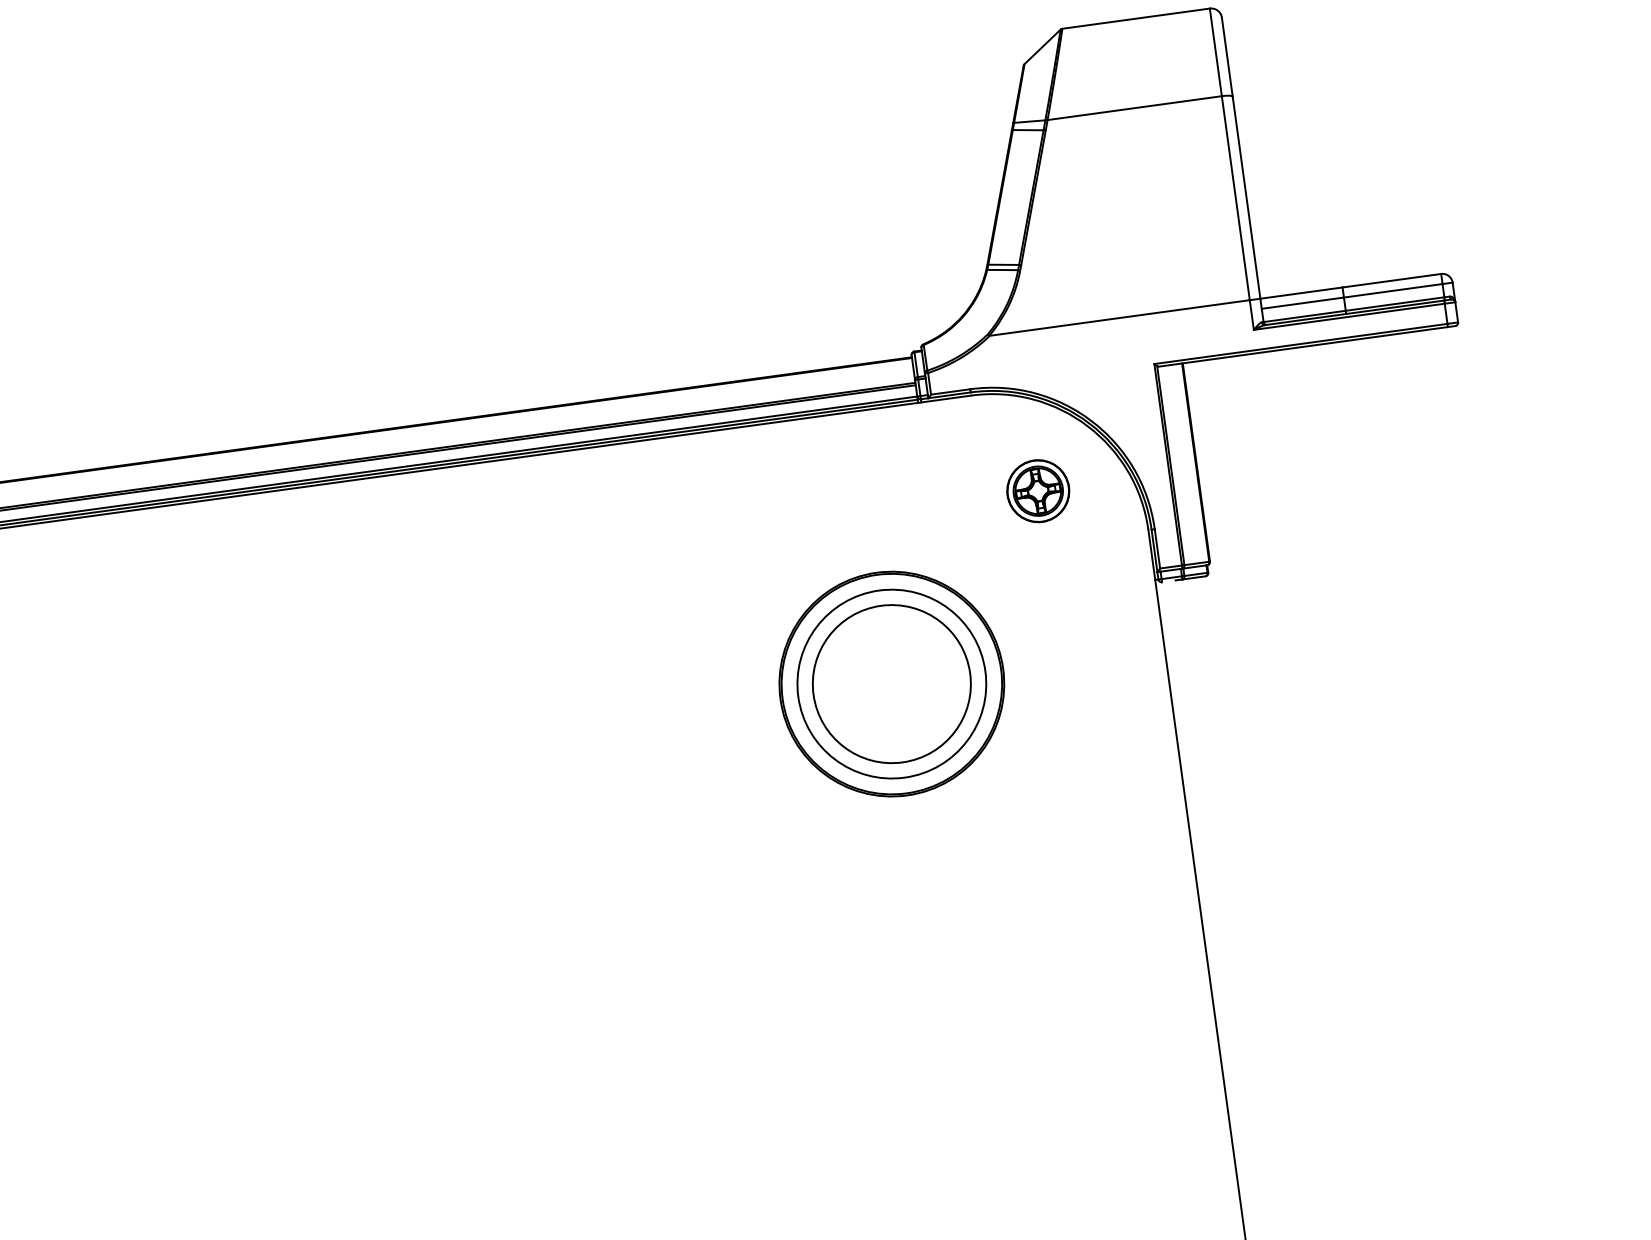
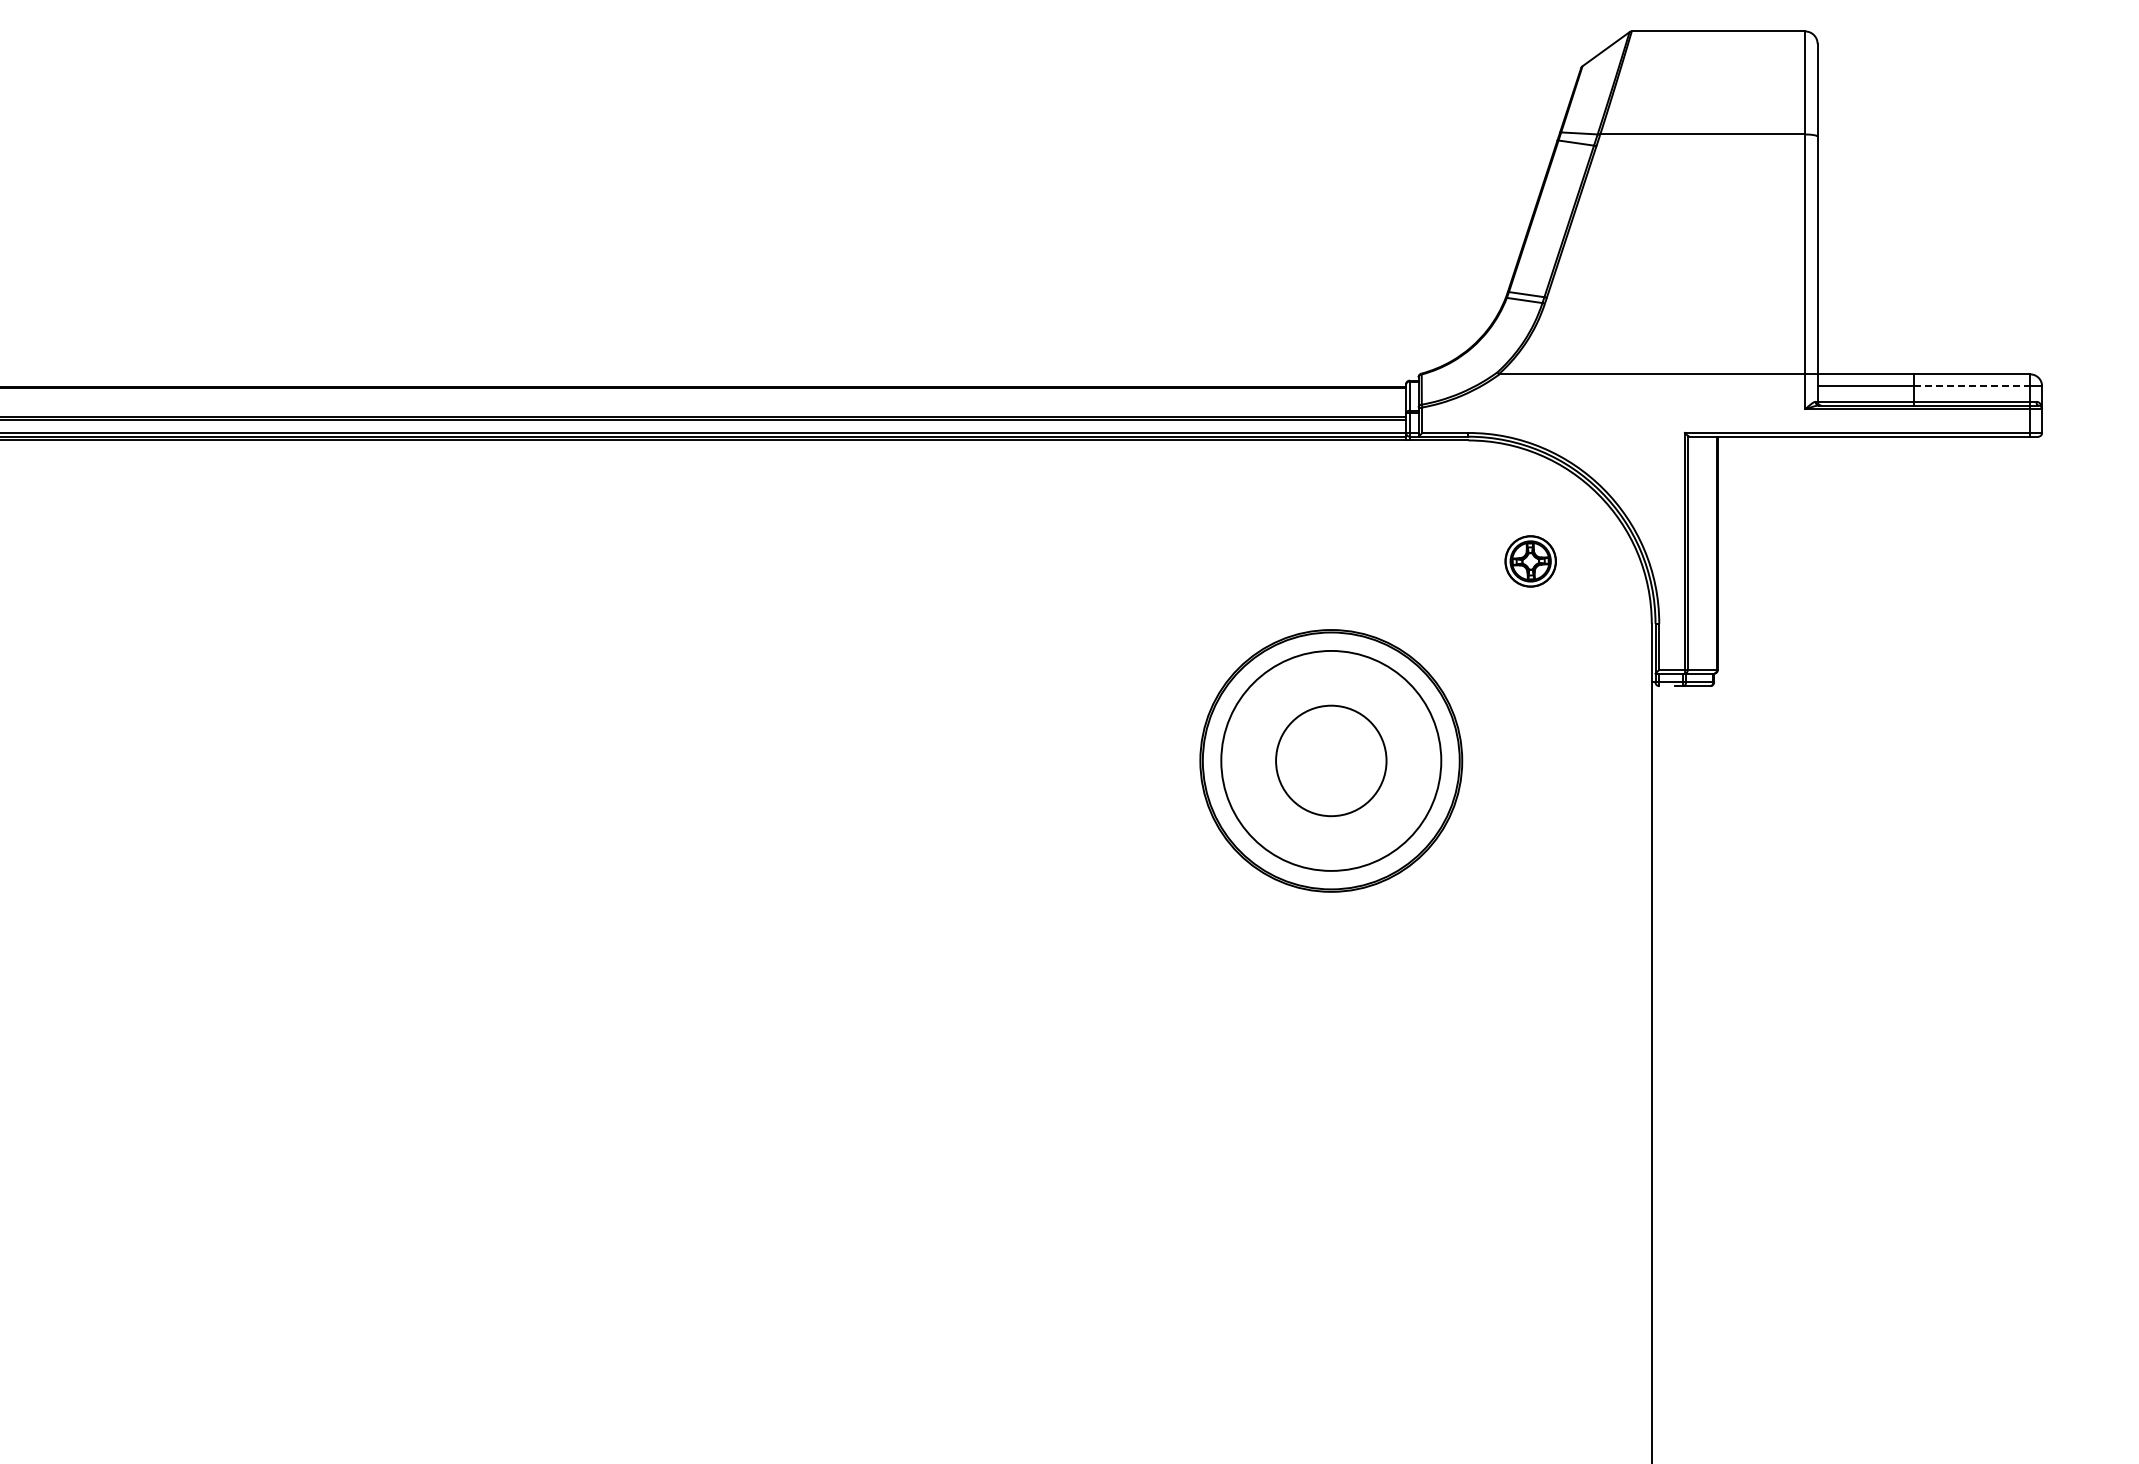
line: (1393, 291) -> (1972, 386), solid -> dashed
part: (1038, 491) -> (1530, 561), size x0.7
circle: (891, 683) -> (1331, 760), size x0.6

